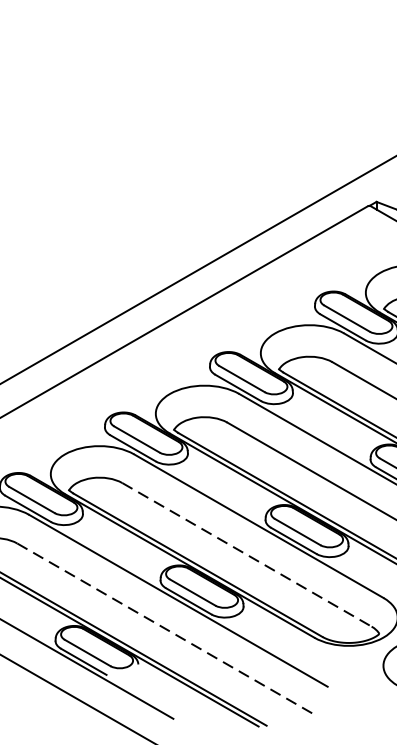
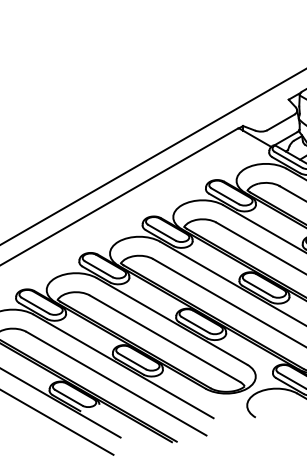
line: (246, 554) -> (164, 338), dashed -> solid
line: (166, 629) -> (116, 383), dashed -> solid

